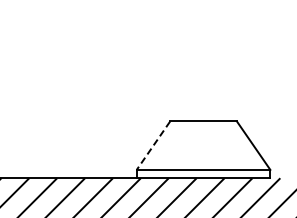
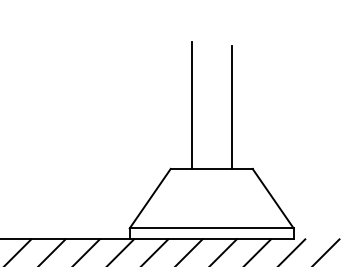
line: (187, 69) -> (191, 105), added
line: (219, 70) -> (231, 106), added
line: (153, 146) -> (150, 199), dashed -> solid

